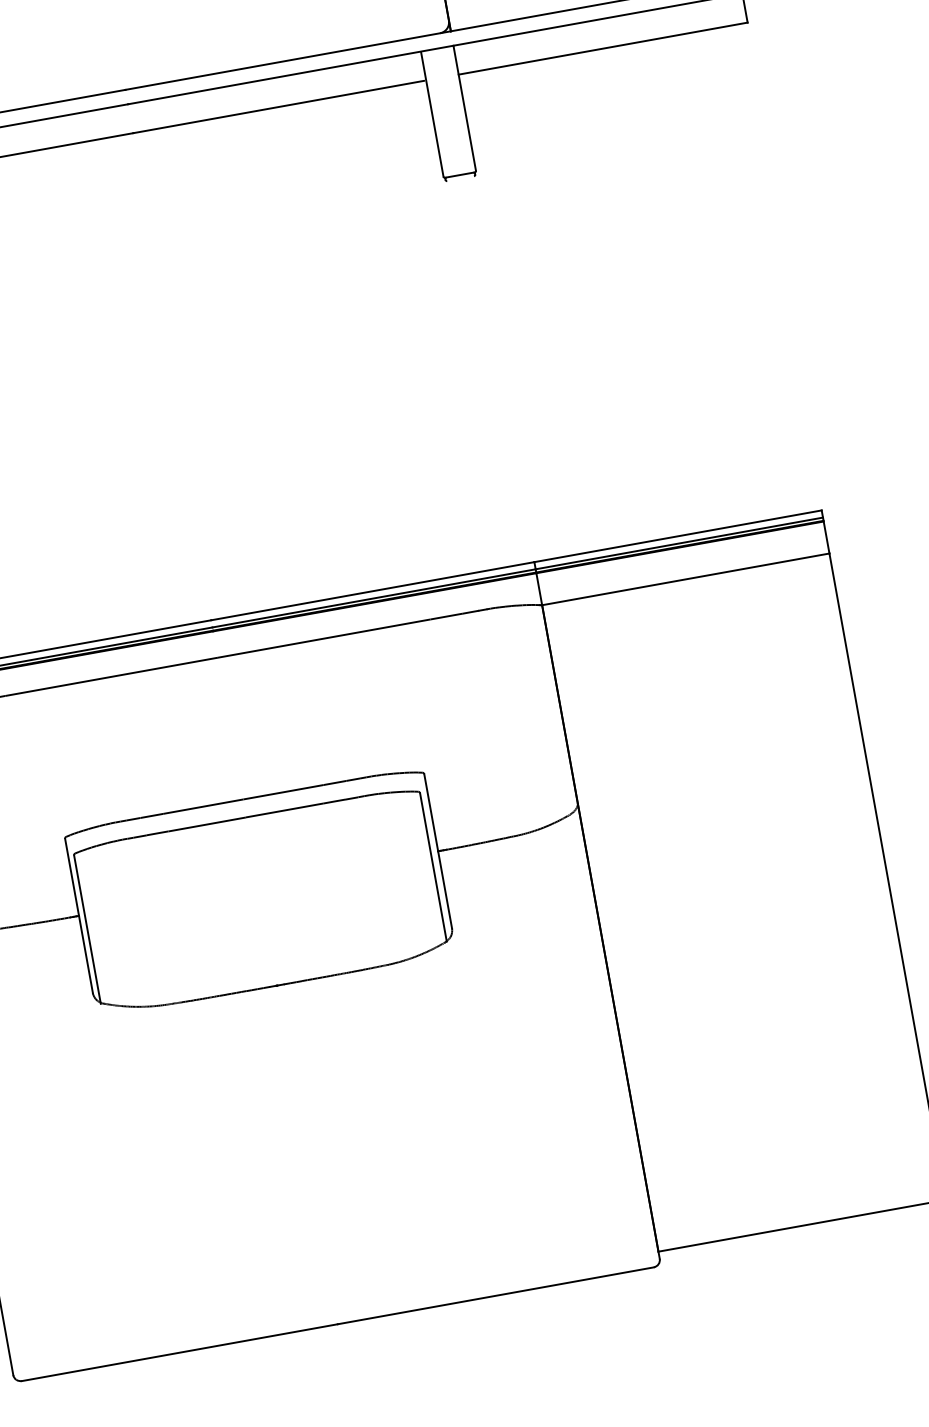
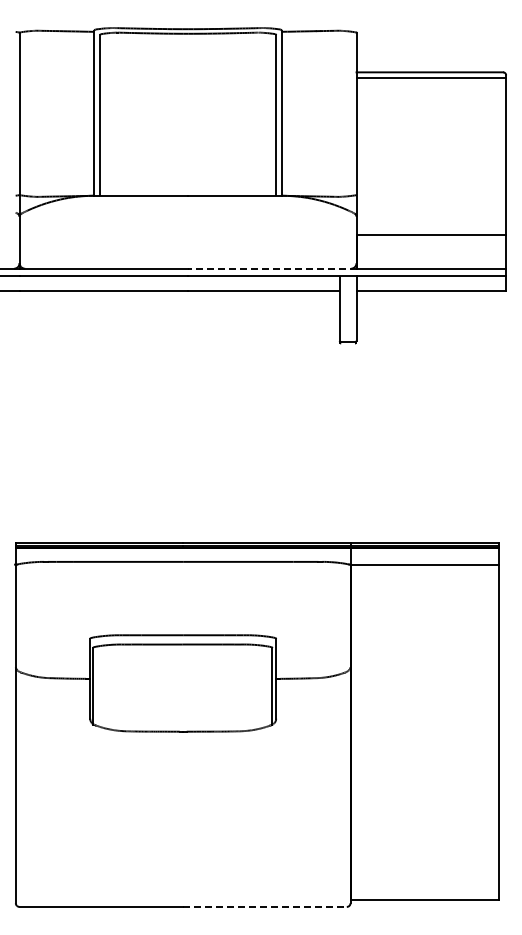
line: (286, 60) -> (271, 268), solid -> dashed
line: (496, 1294) -> (265, 906), solid -> dashed

